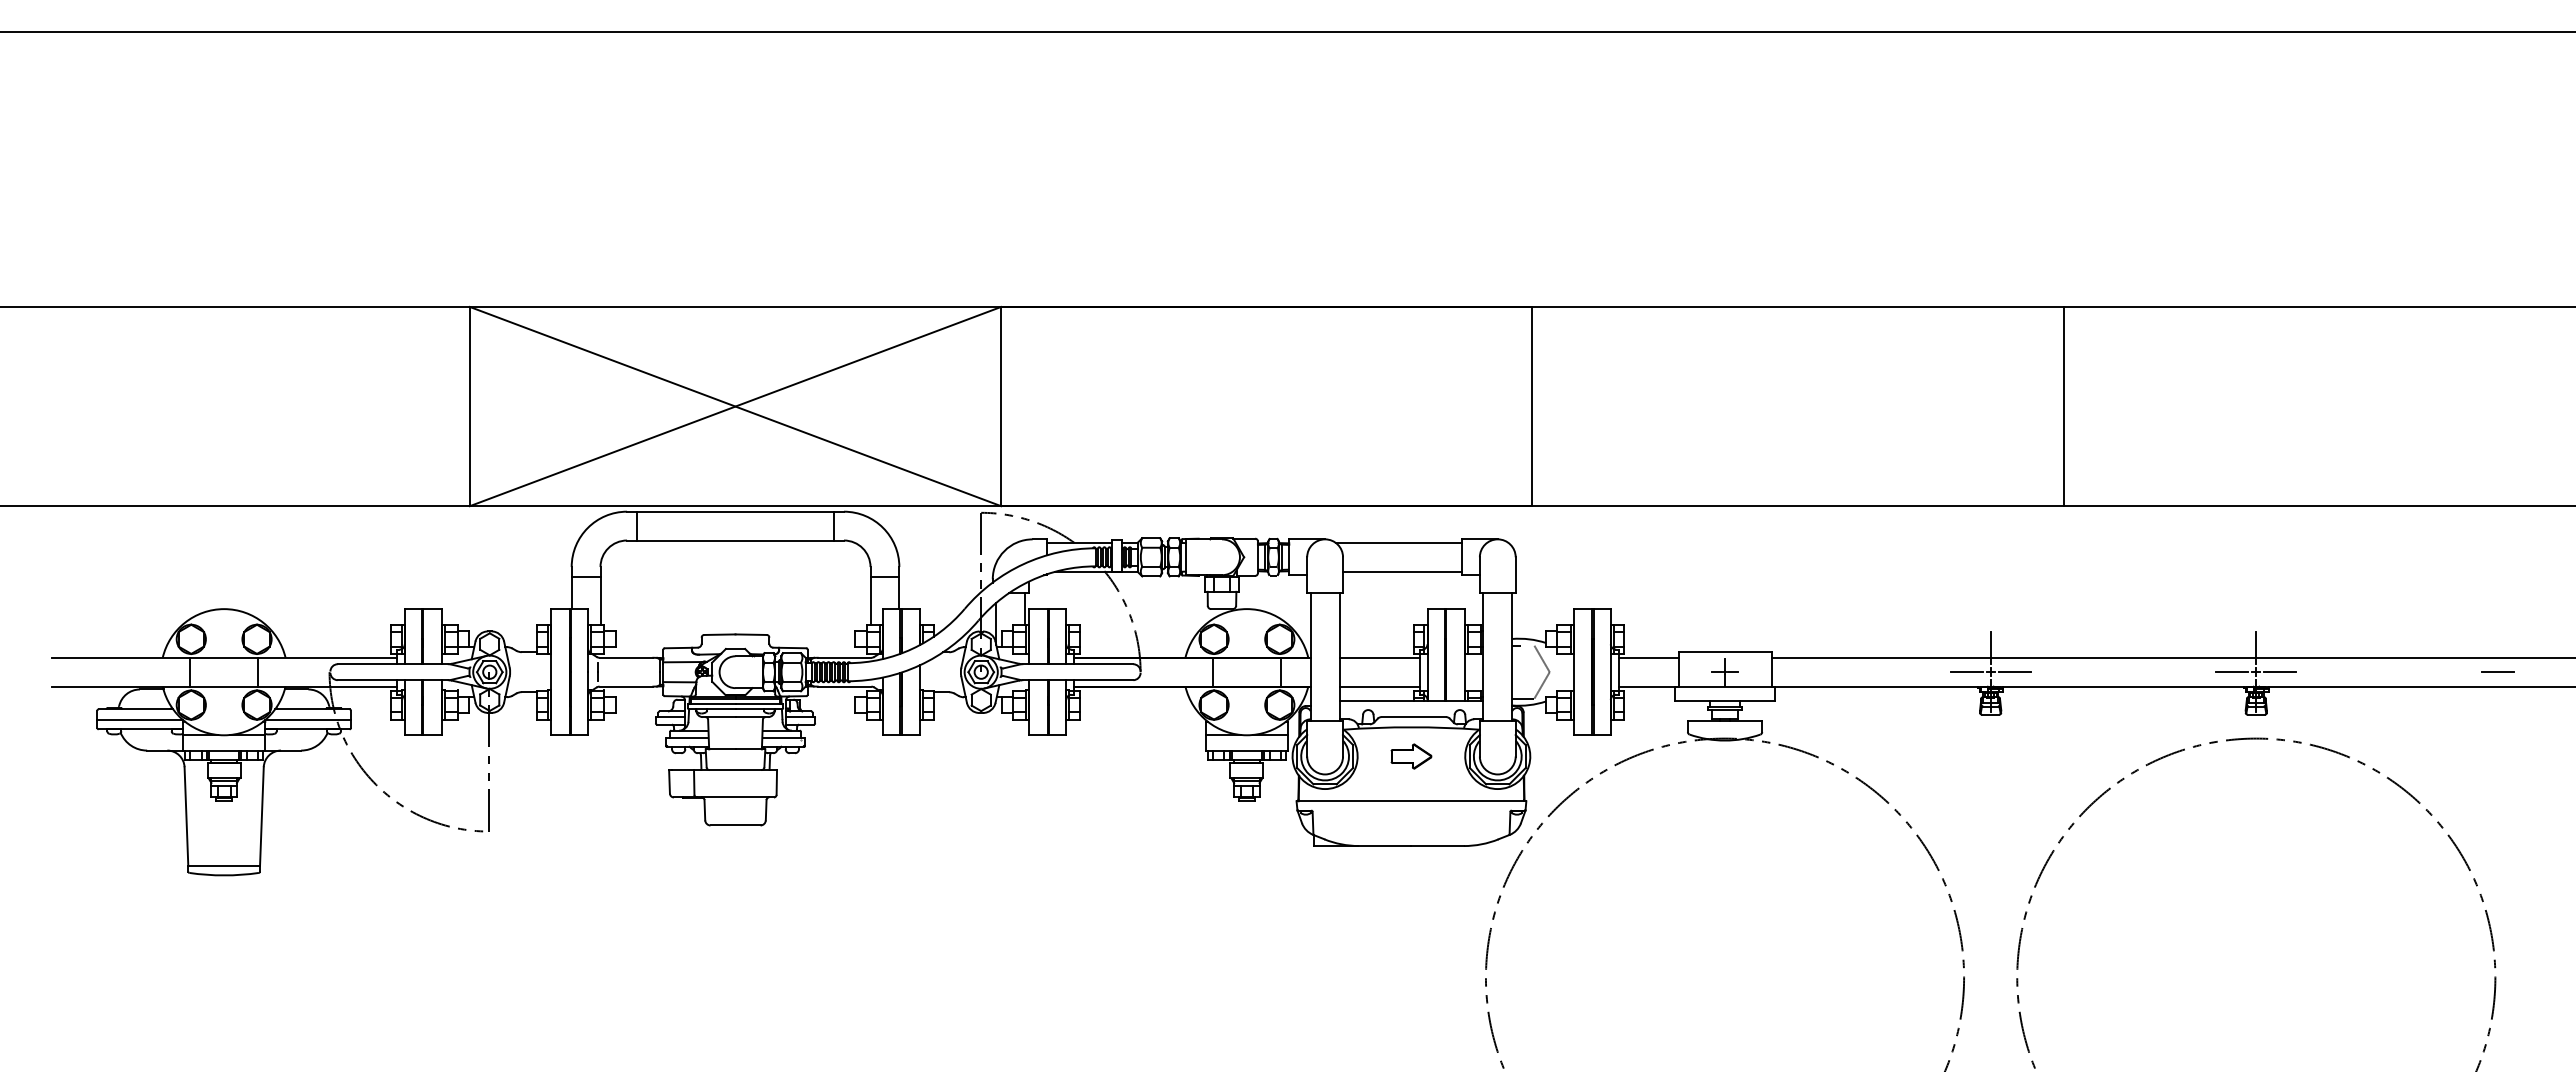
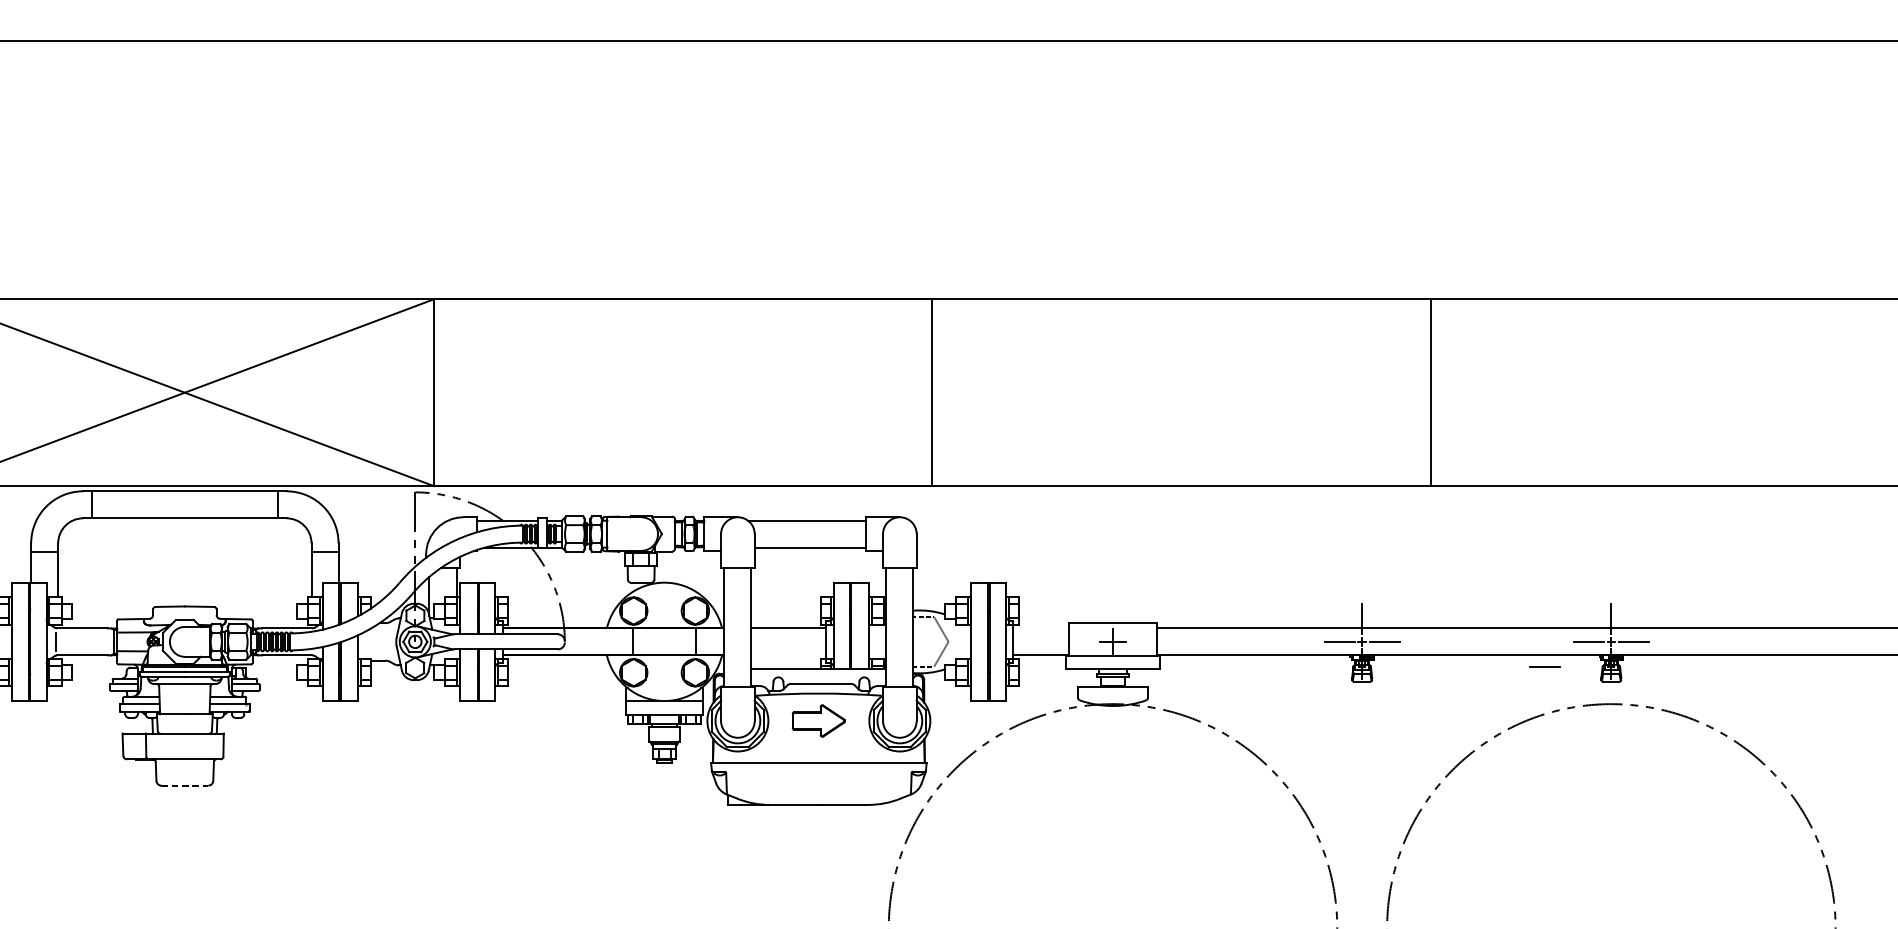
line: (1648, 657) -> (1041, 628), removed
line: (2497, 671) -> (1544, 666), moved
line: (1379, 686) -> (788, 655), removed
part: (1411, 756) -> (818, 720), size x1.4
line: (735, 825) -> (184, 785), solid -> dashed

